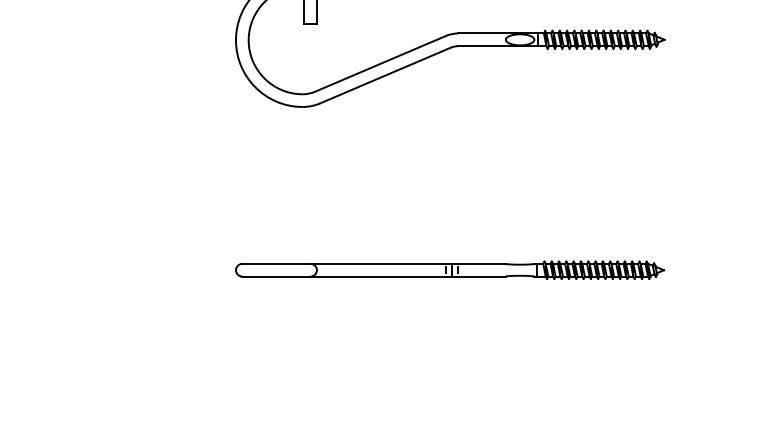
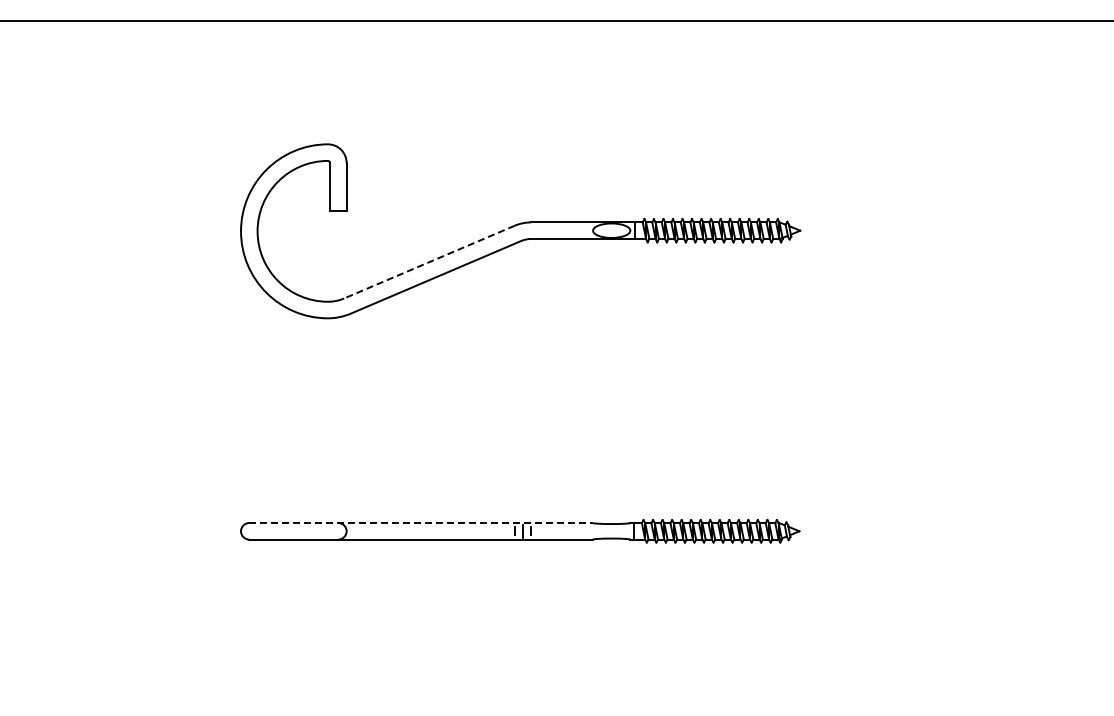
line: (380, 64) -> (429, 262), solid -> dashed
line: (374, 264) -> (421, 523), solid -> dashed

